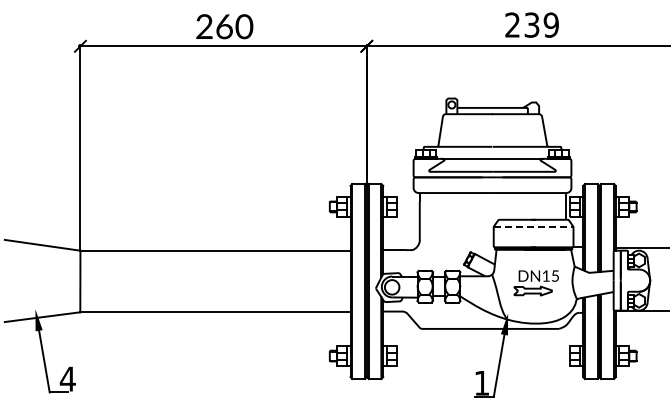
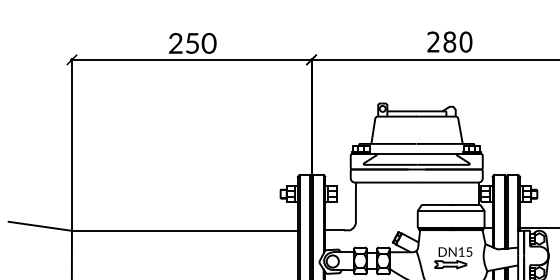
text: (541, 24) -> (457, 41), 239 -> 280
text: (224, 26) -> (192, 43), 260 -> 250
line: (533, 227) -> (451, 211), dashed -> solid

